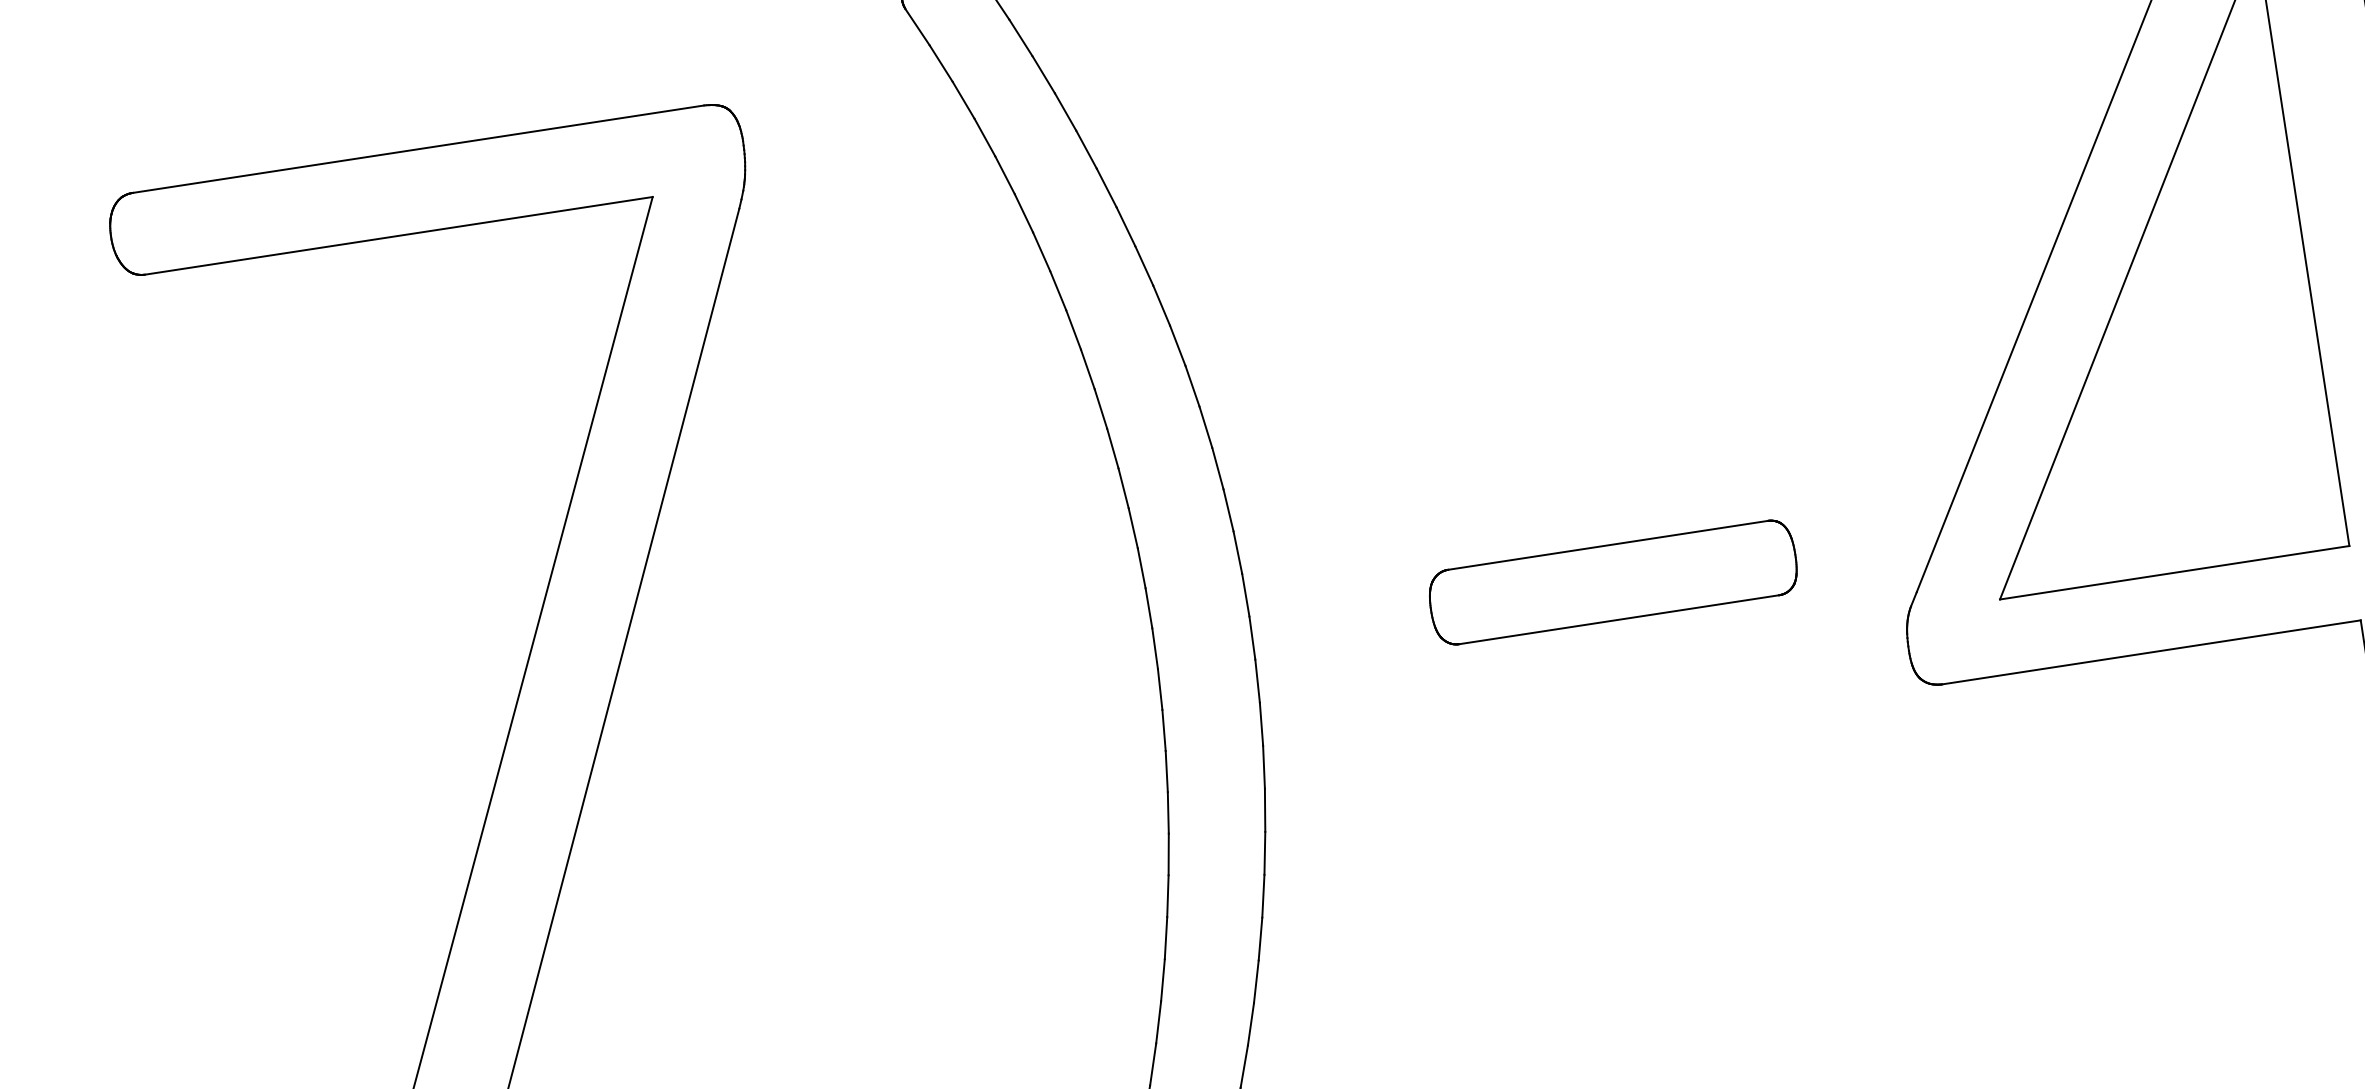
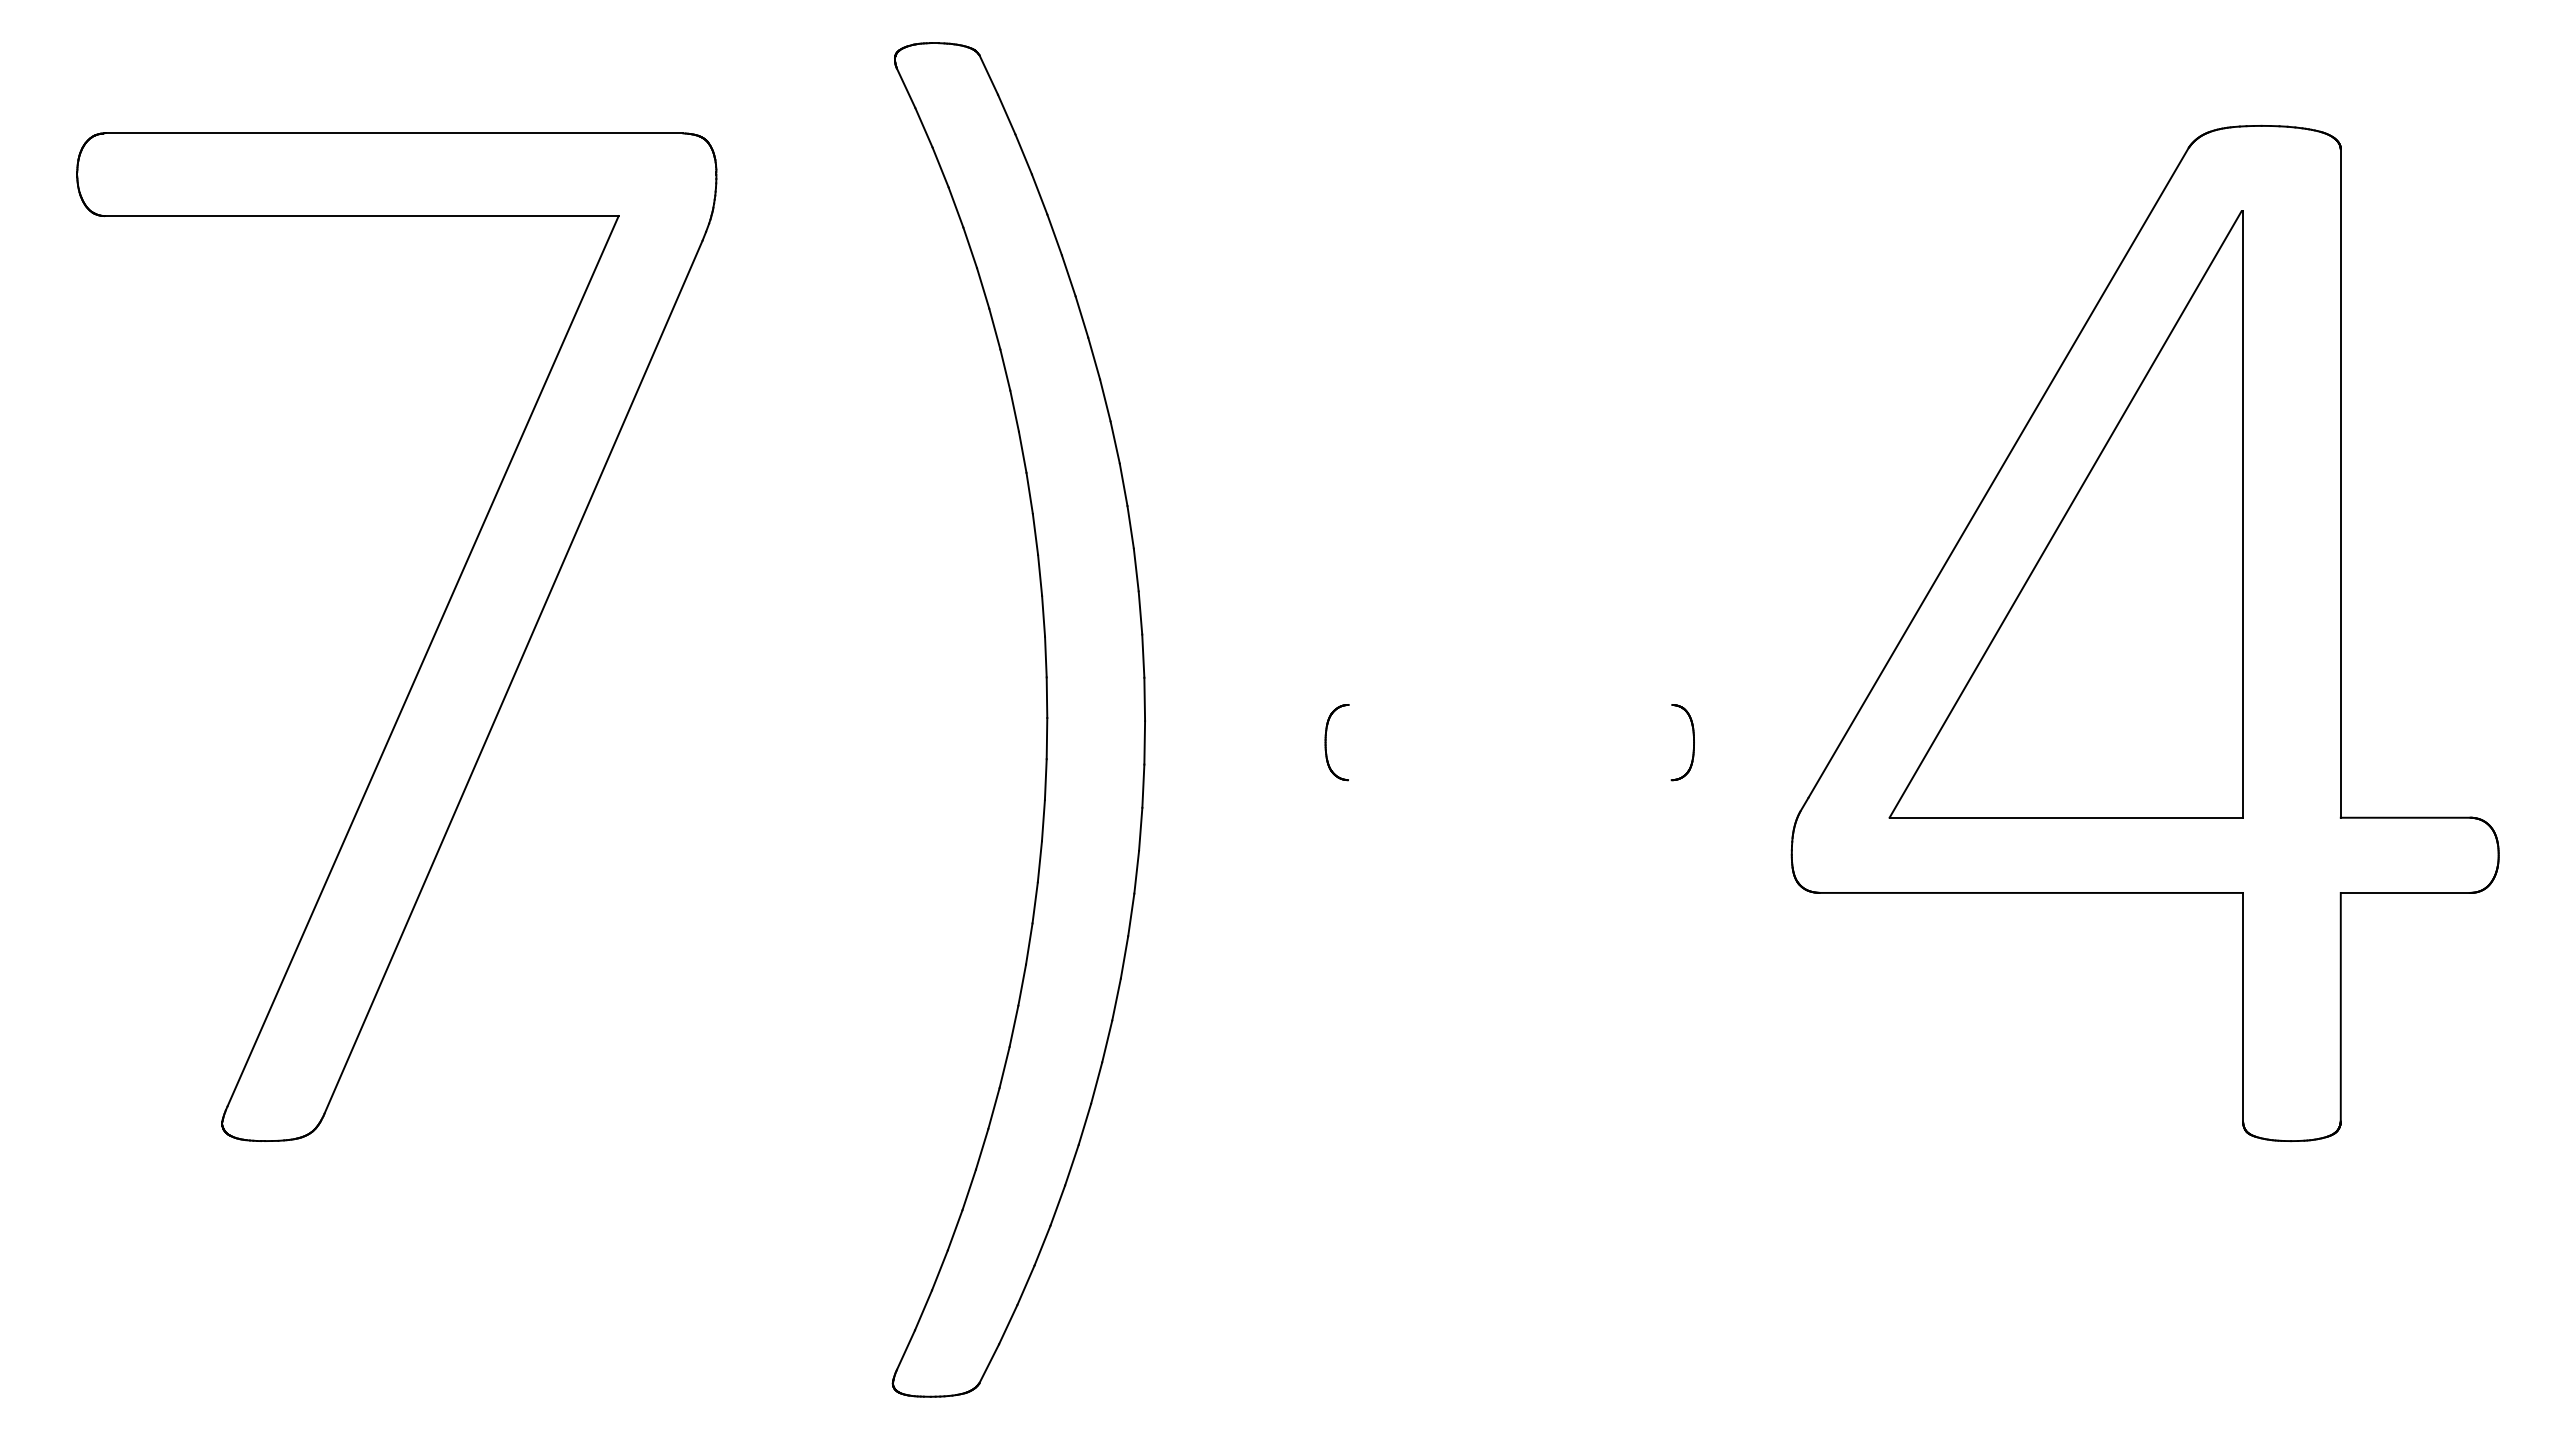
line: (1608, 544) -> (1510, 704), removed
line: (1618, 620) -> (1509, 780), removed

